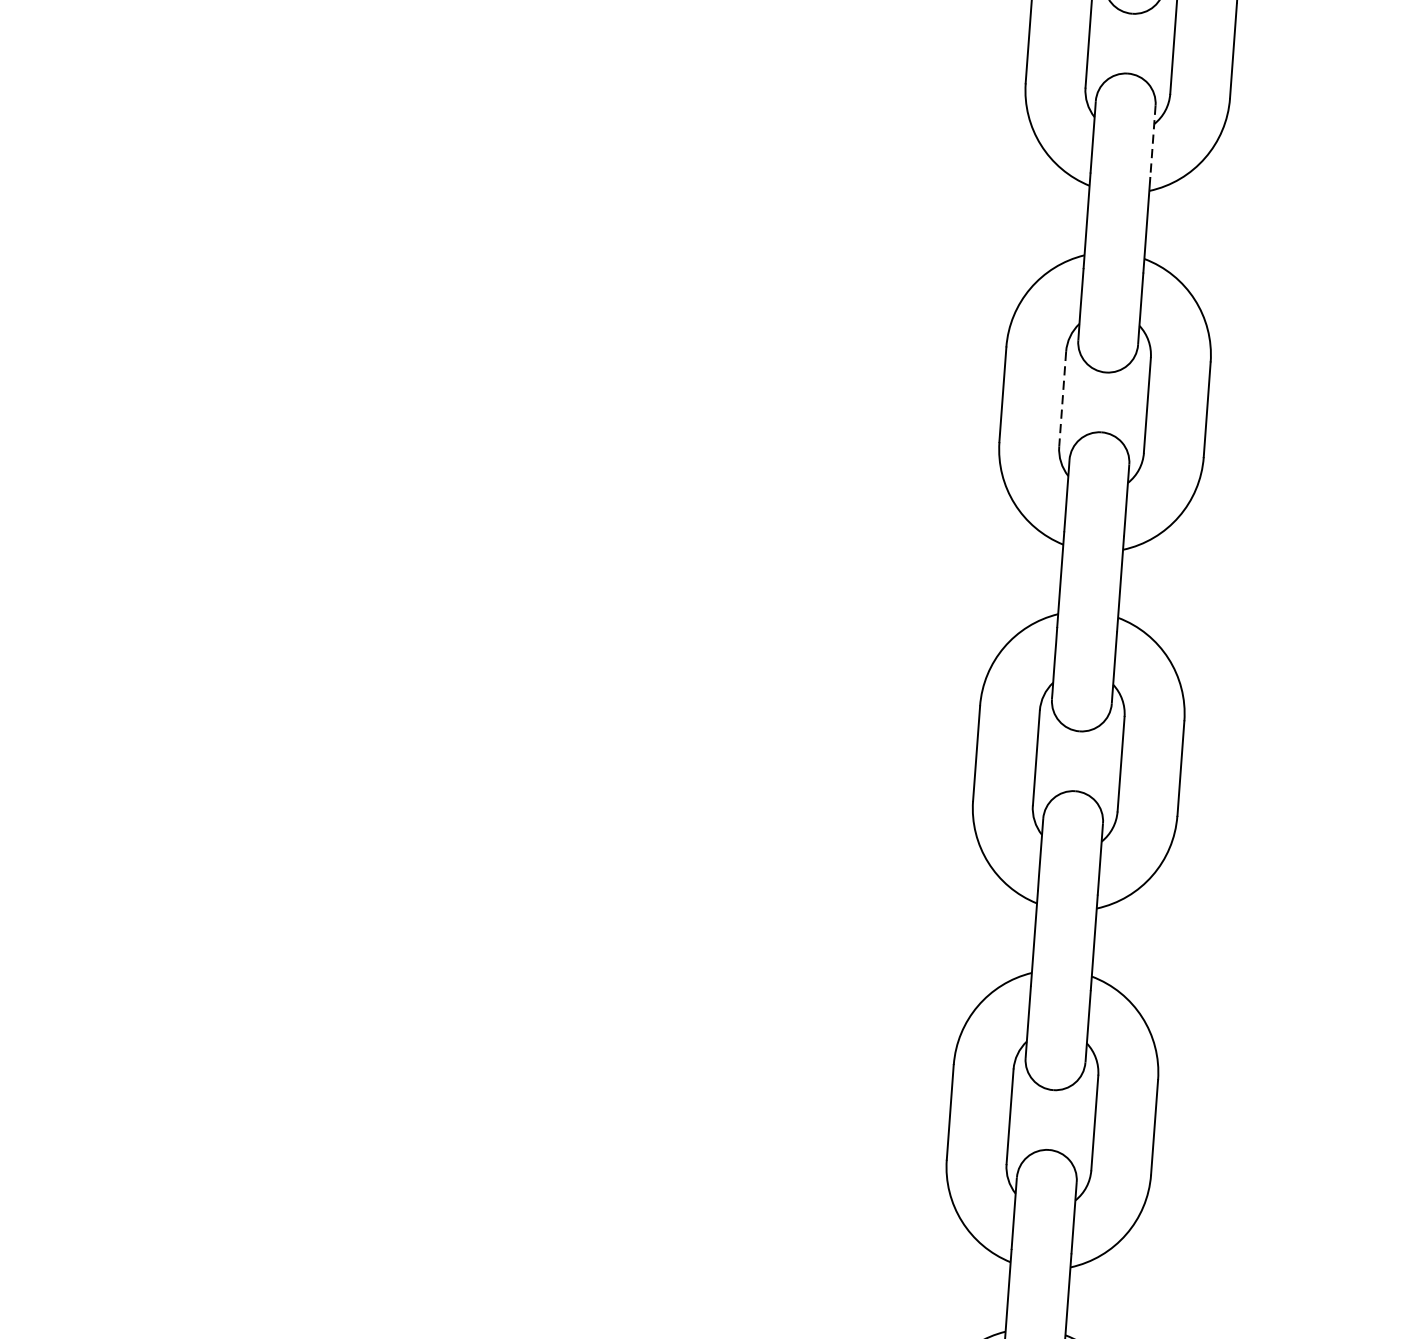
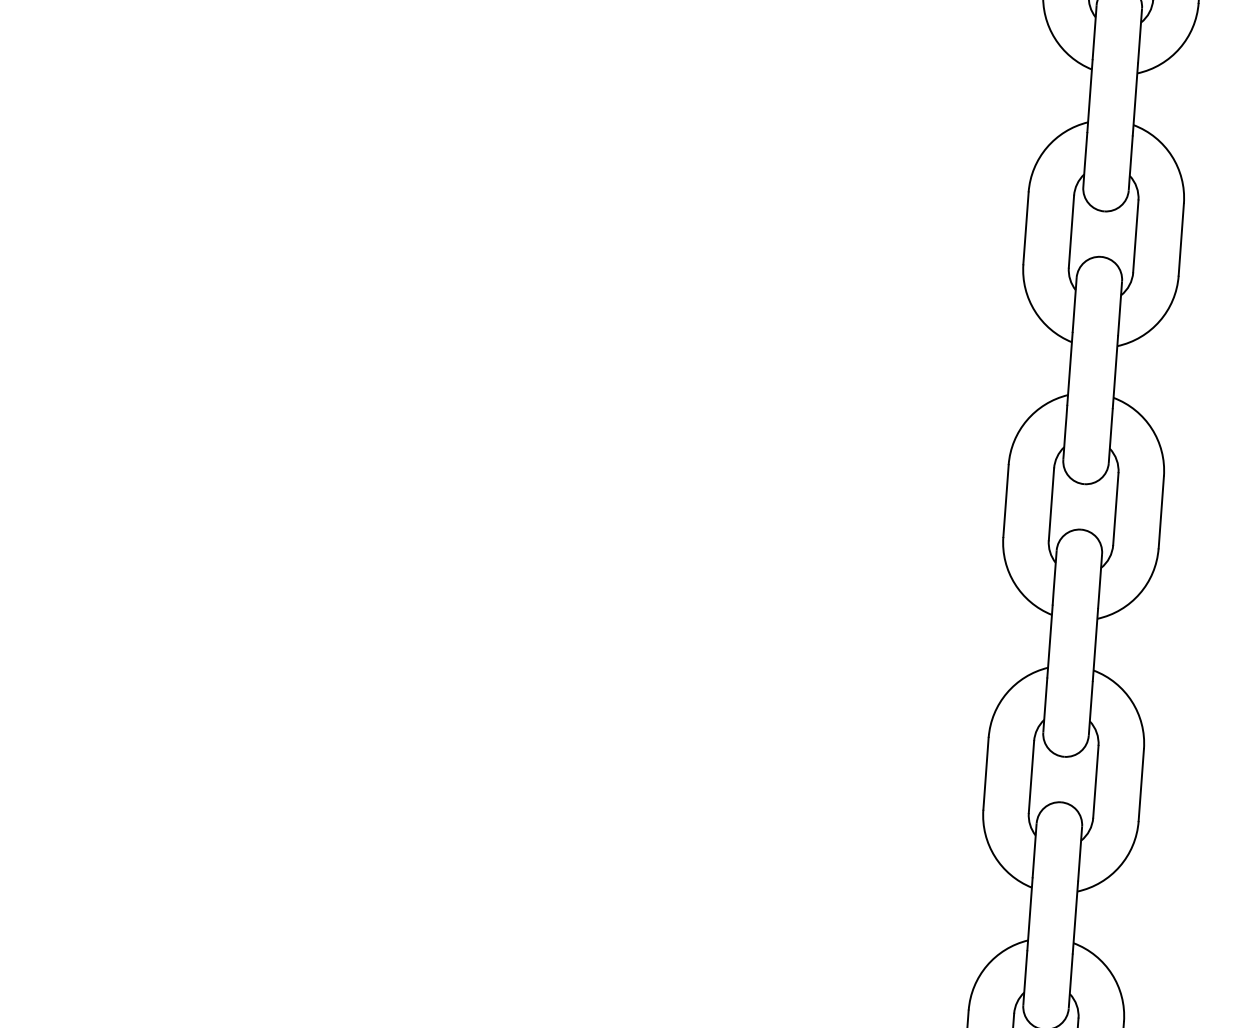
line: (1152, 143) -> (1139, 37), dashed -> solid
line: (1062, 400) -> (1071, 232), dashed -> solid

